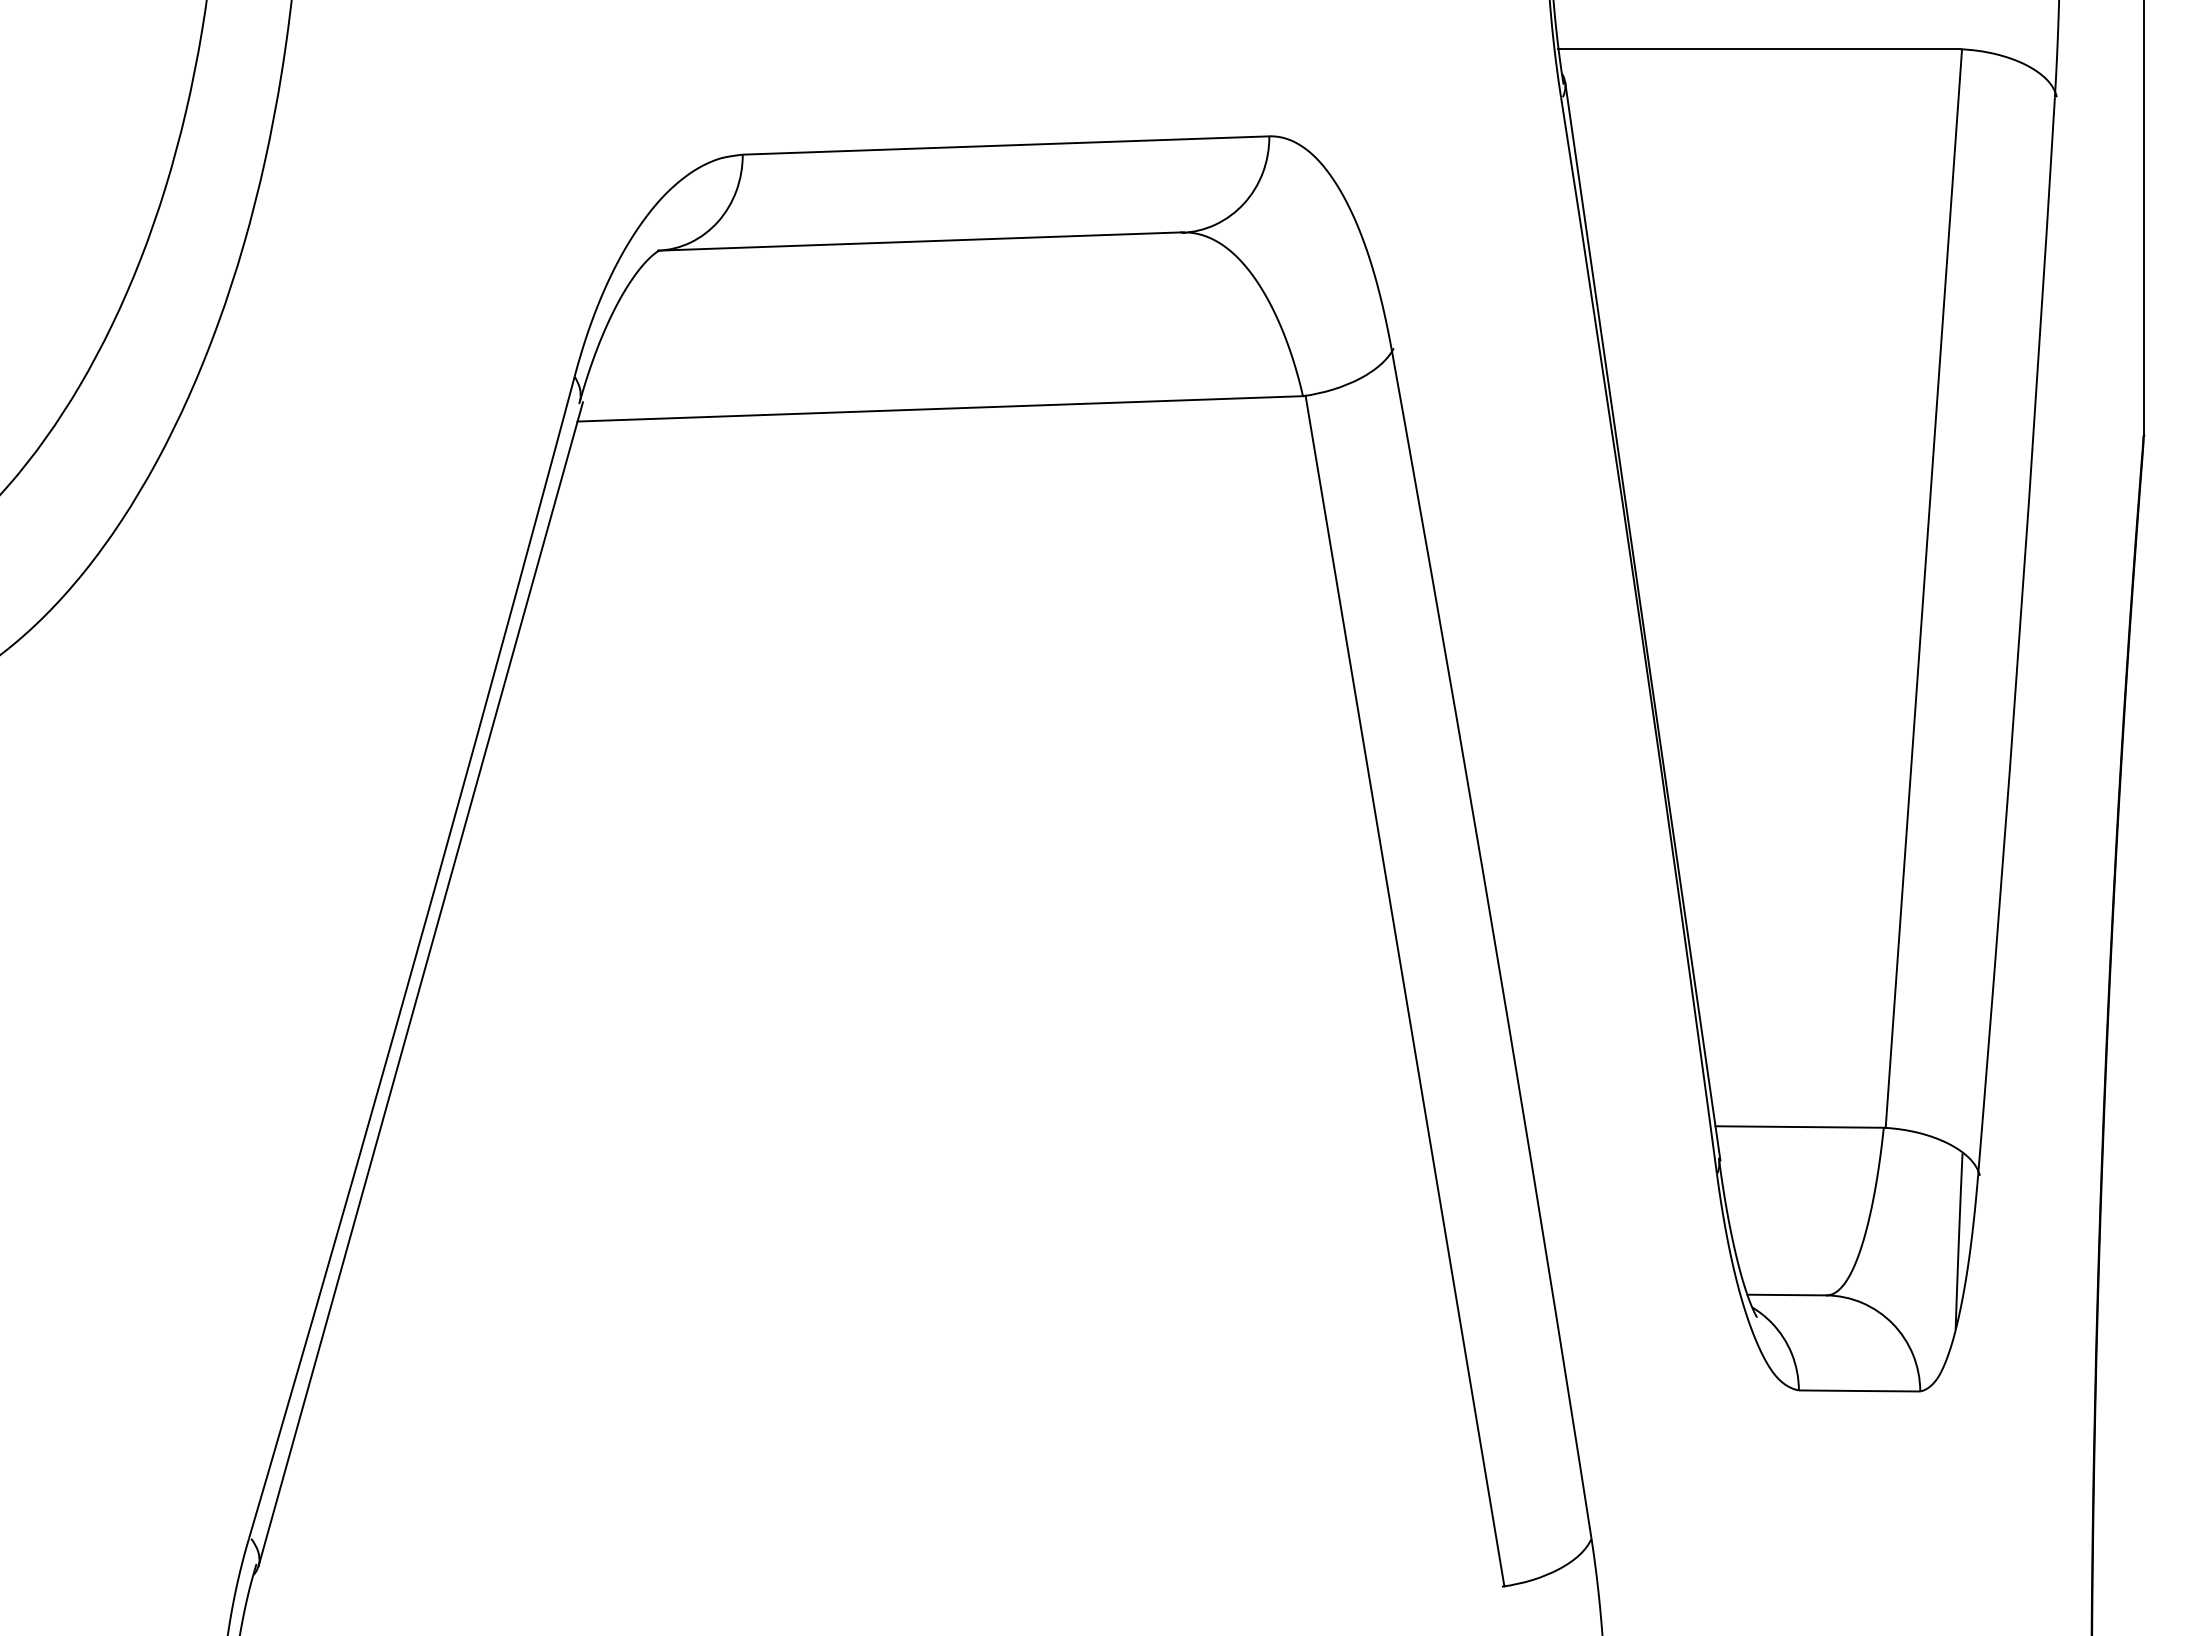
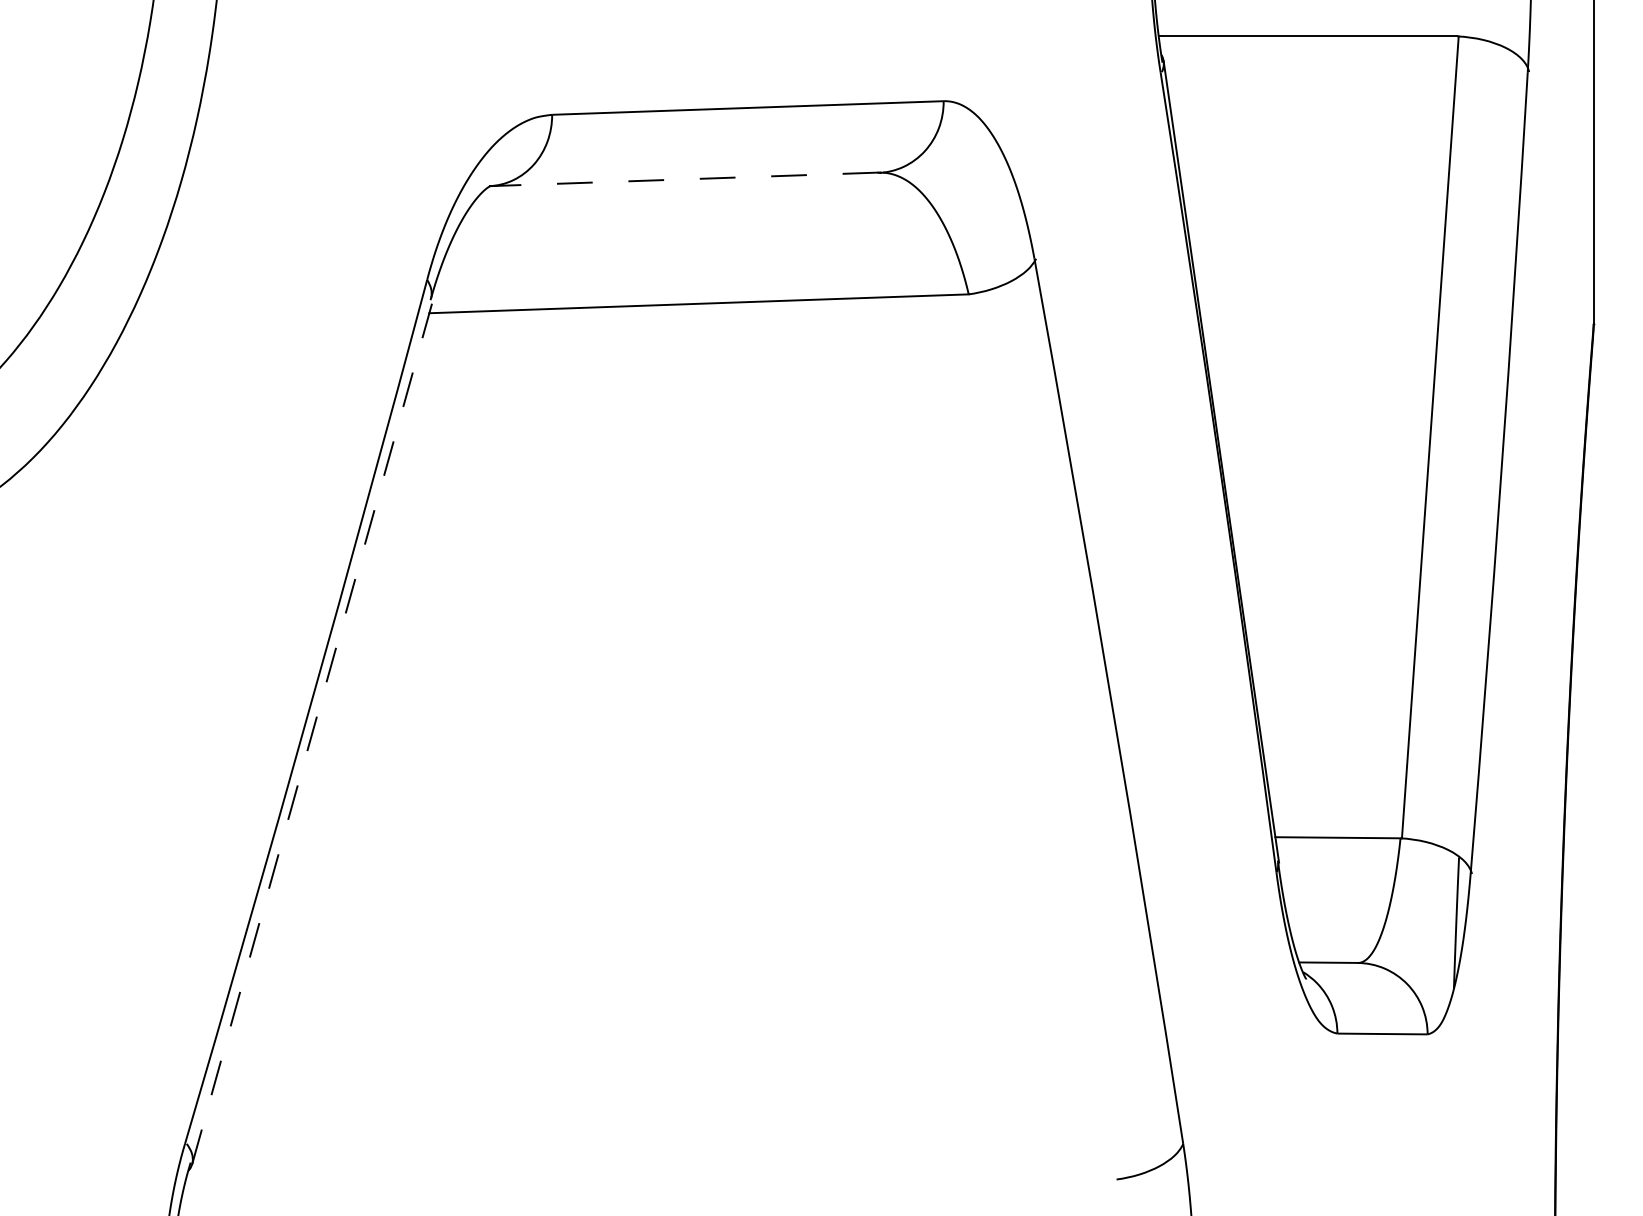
line: (919, 241) -> (683, 179), solid -> dashed
line: (420, 984) -> (312, 731), solid -> dashed
line: (1404, 990) -> (1044, 736), removed

